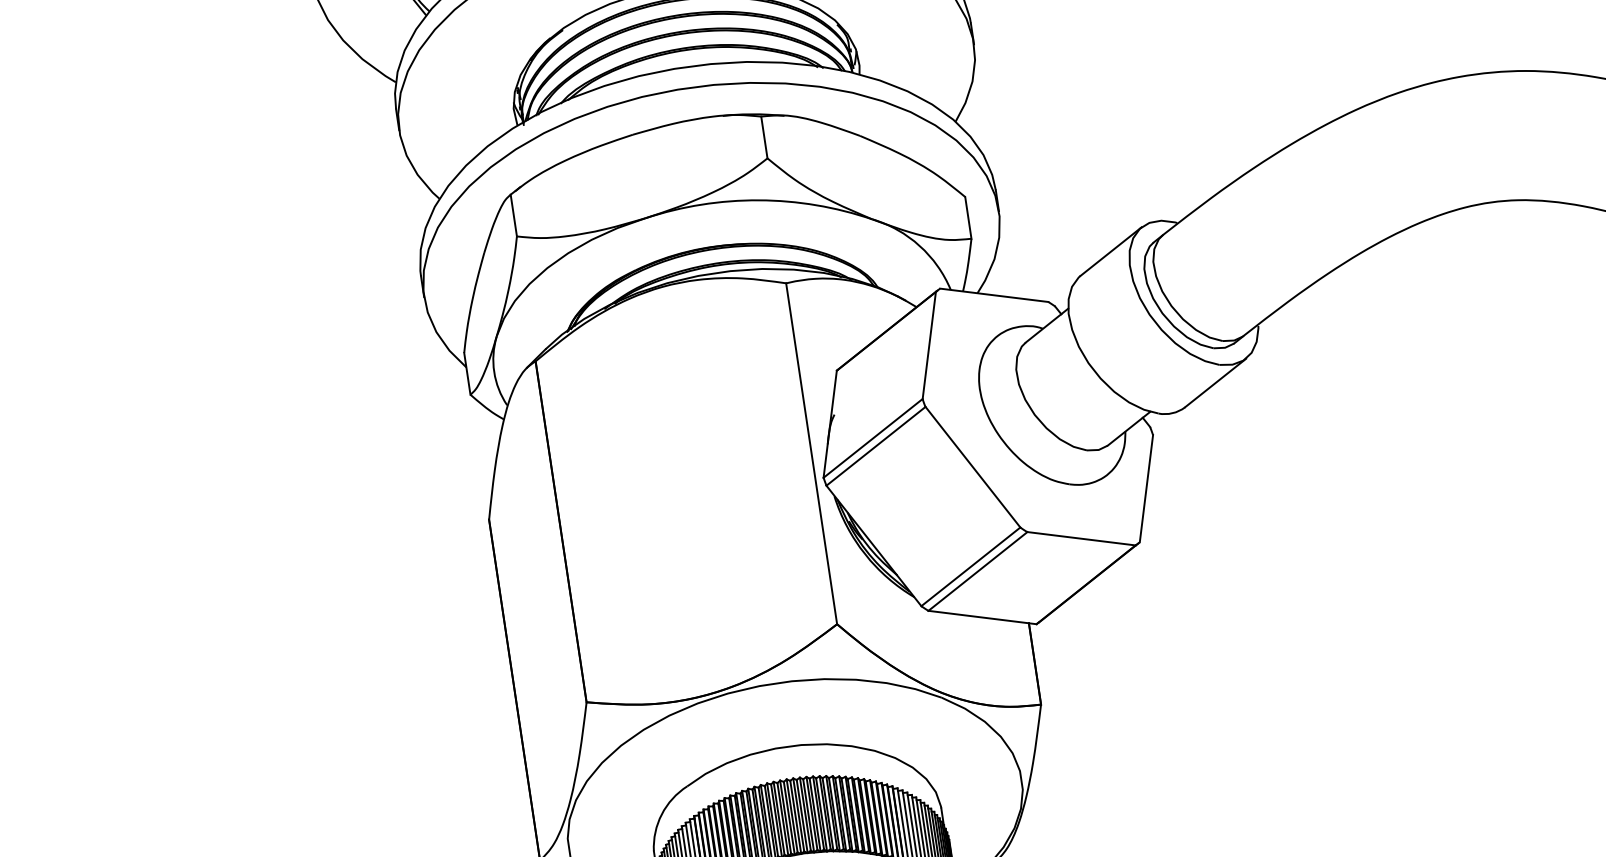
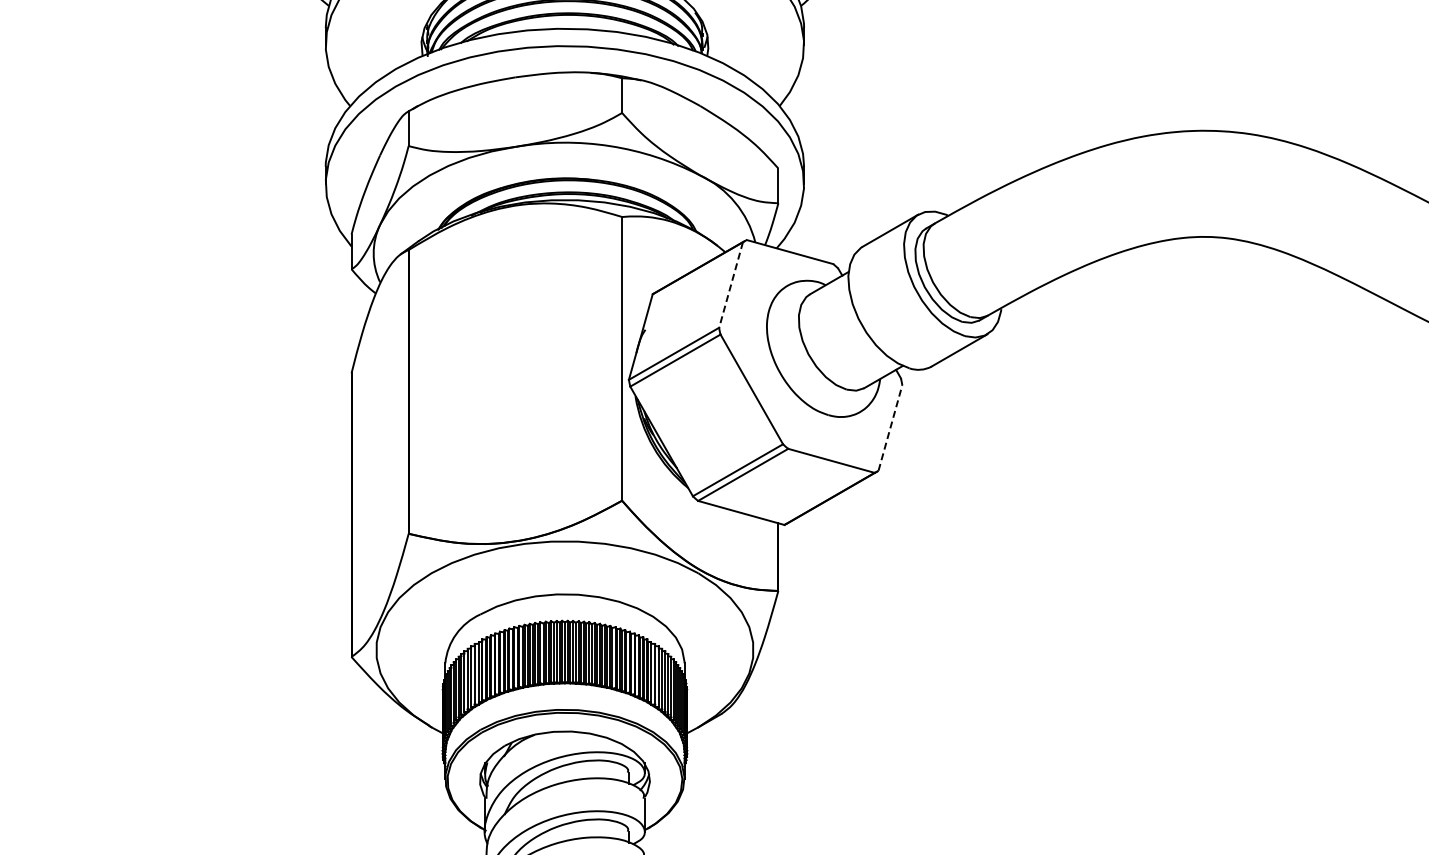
line: (928, 346) -> (730, 285), solid -> dashed
line: (1146, 488) -> (890, 427), solid -> dashed

